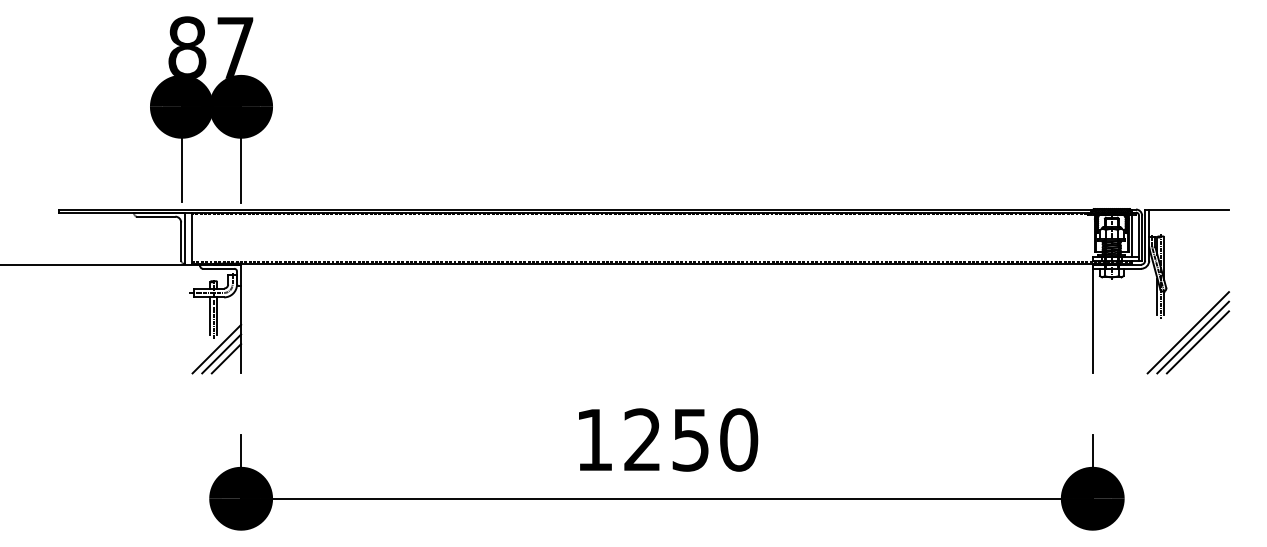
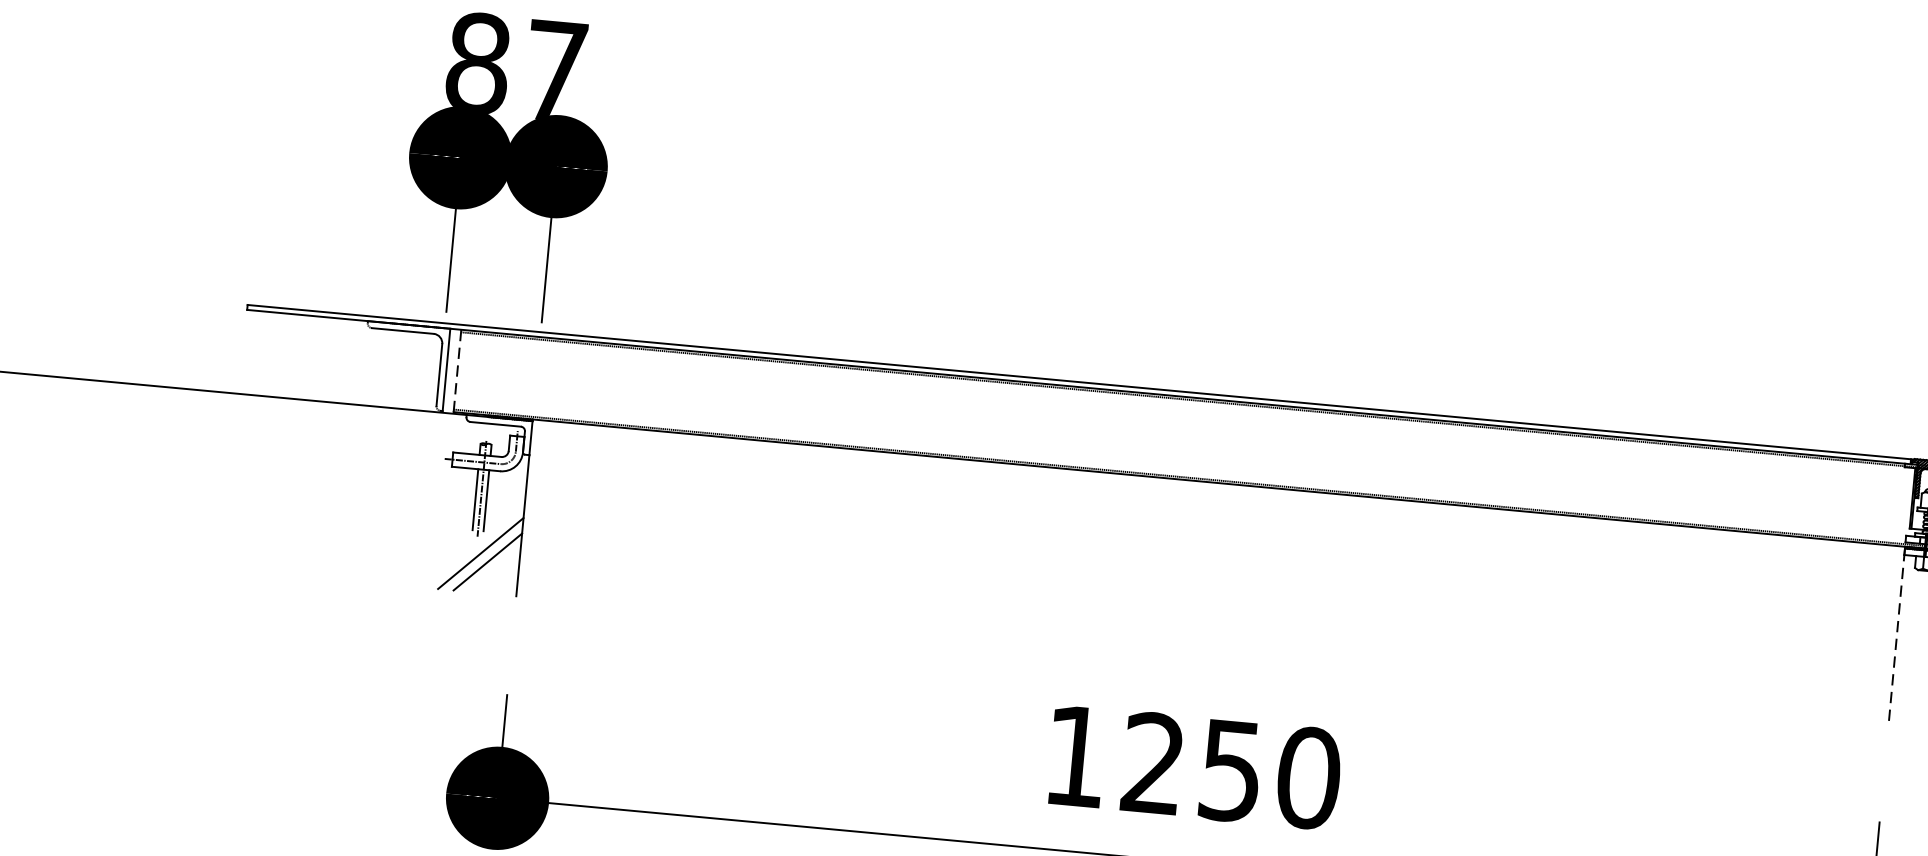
line: (192, 238) -> (458, 371), solid -> dashed
line: (1092, 319) -> (1896, 636), solid -> dashed
line: (226, 358) -> (494, 570), removed

